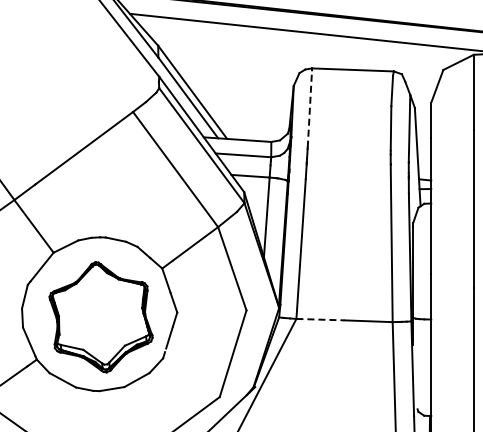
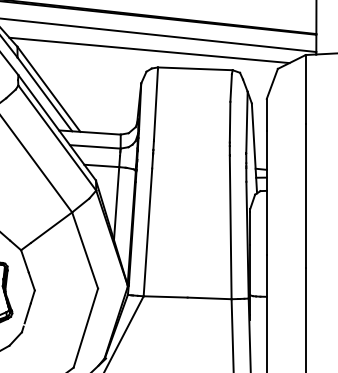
line: (302, 49) -> (149, 50), added
line: (309, 108) -> (155, 104), dashed -> solid
line: (320, 319) -> (165, 296), dashed -> solid

